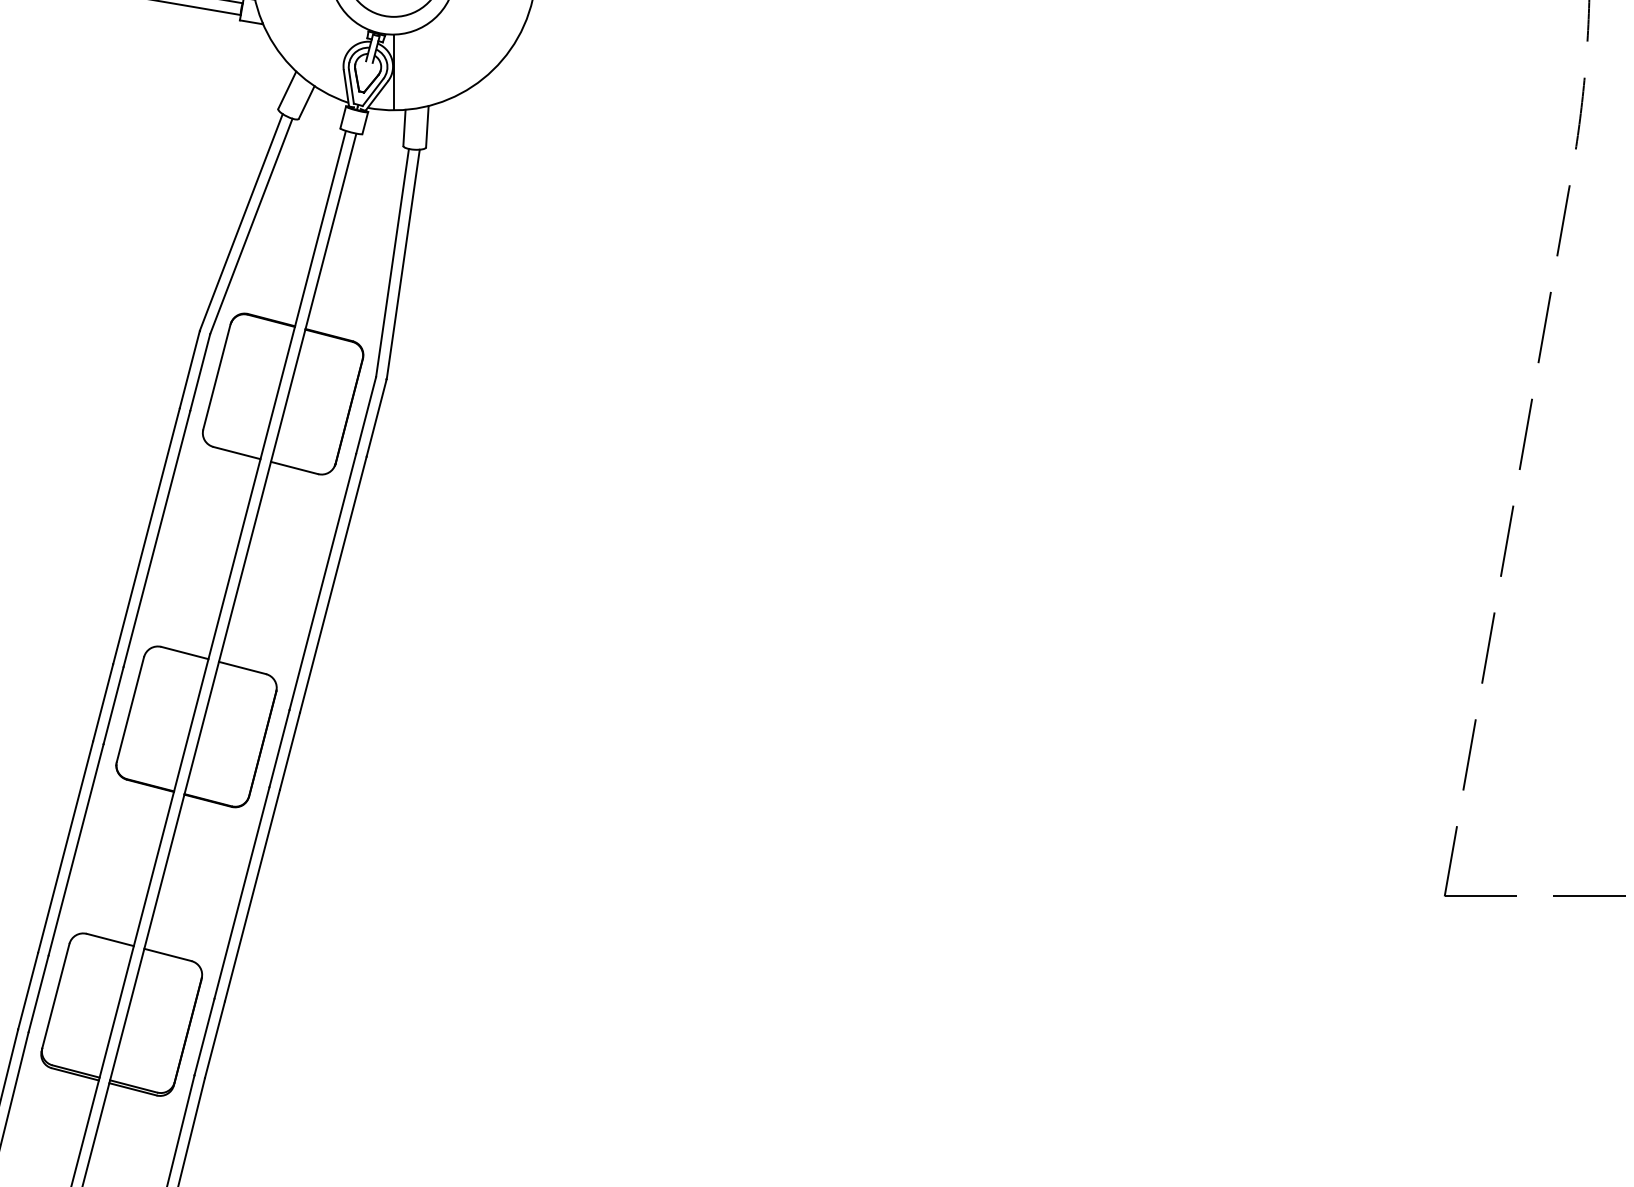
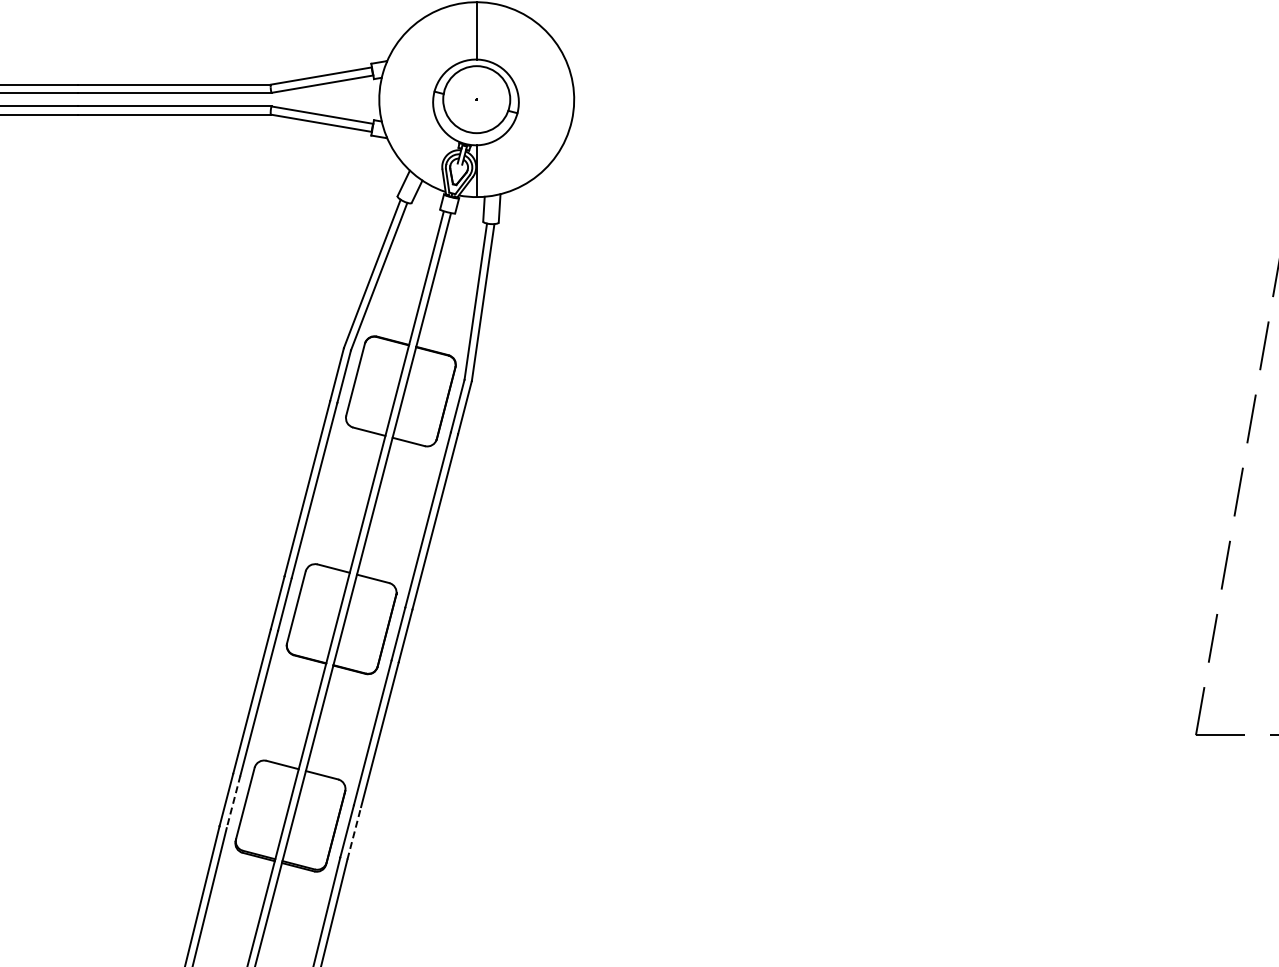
line: (38, 994) -> (233, 802), solid -> dashed
line: (215, 1038) -> (354, 832), solid -> dashed

